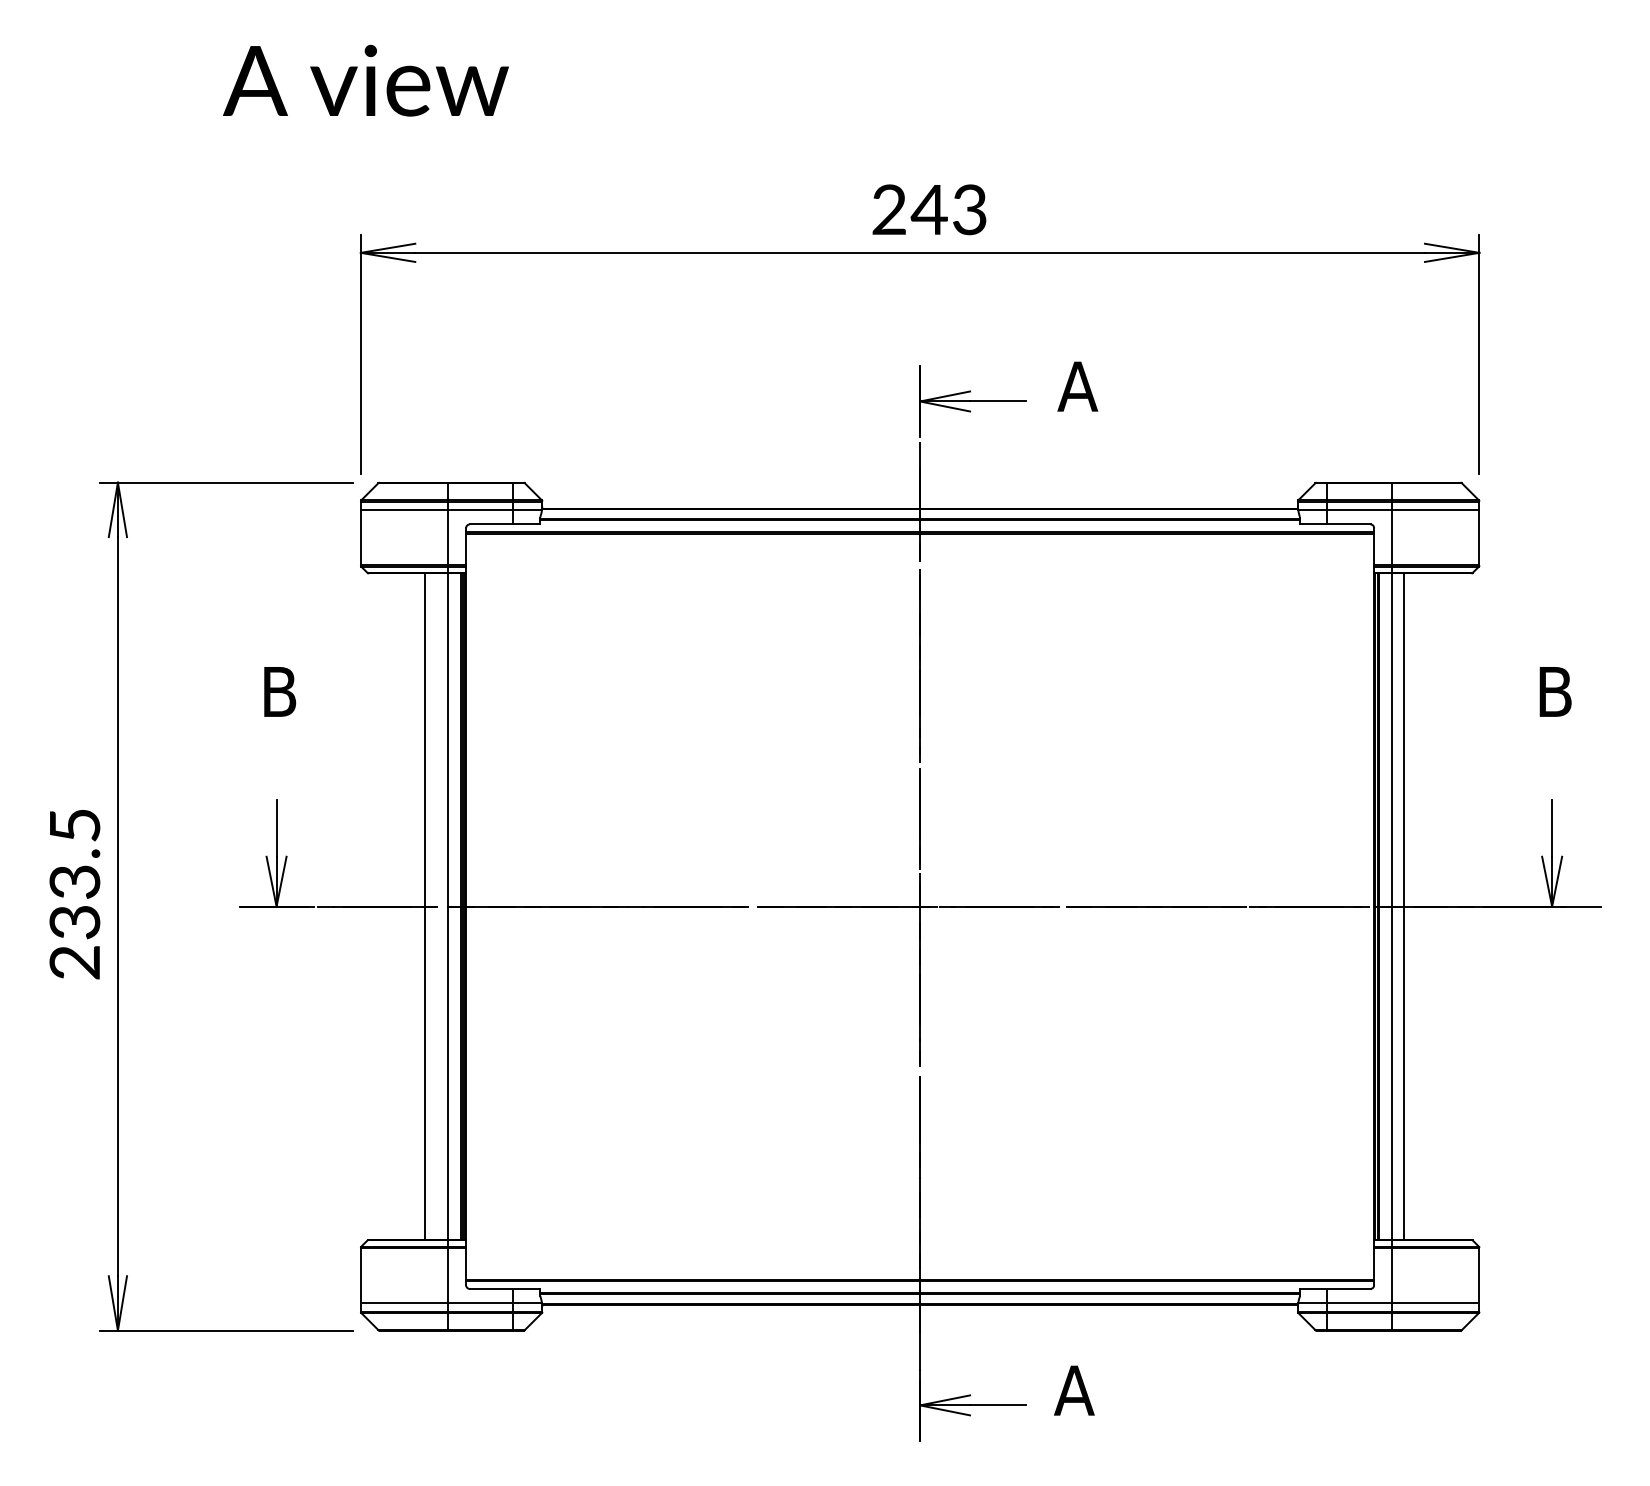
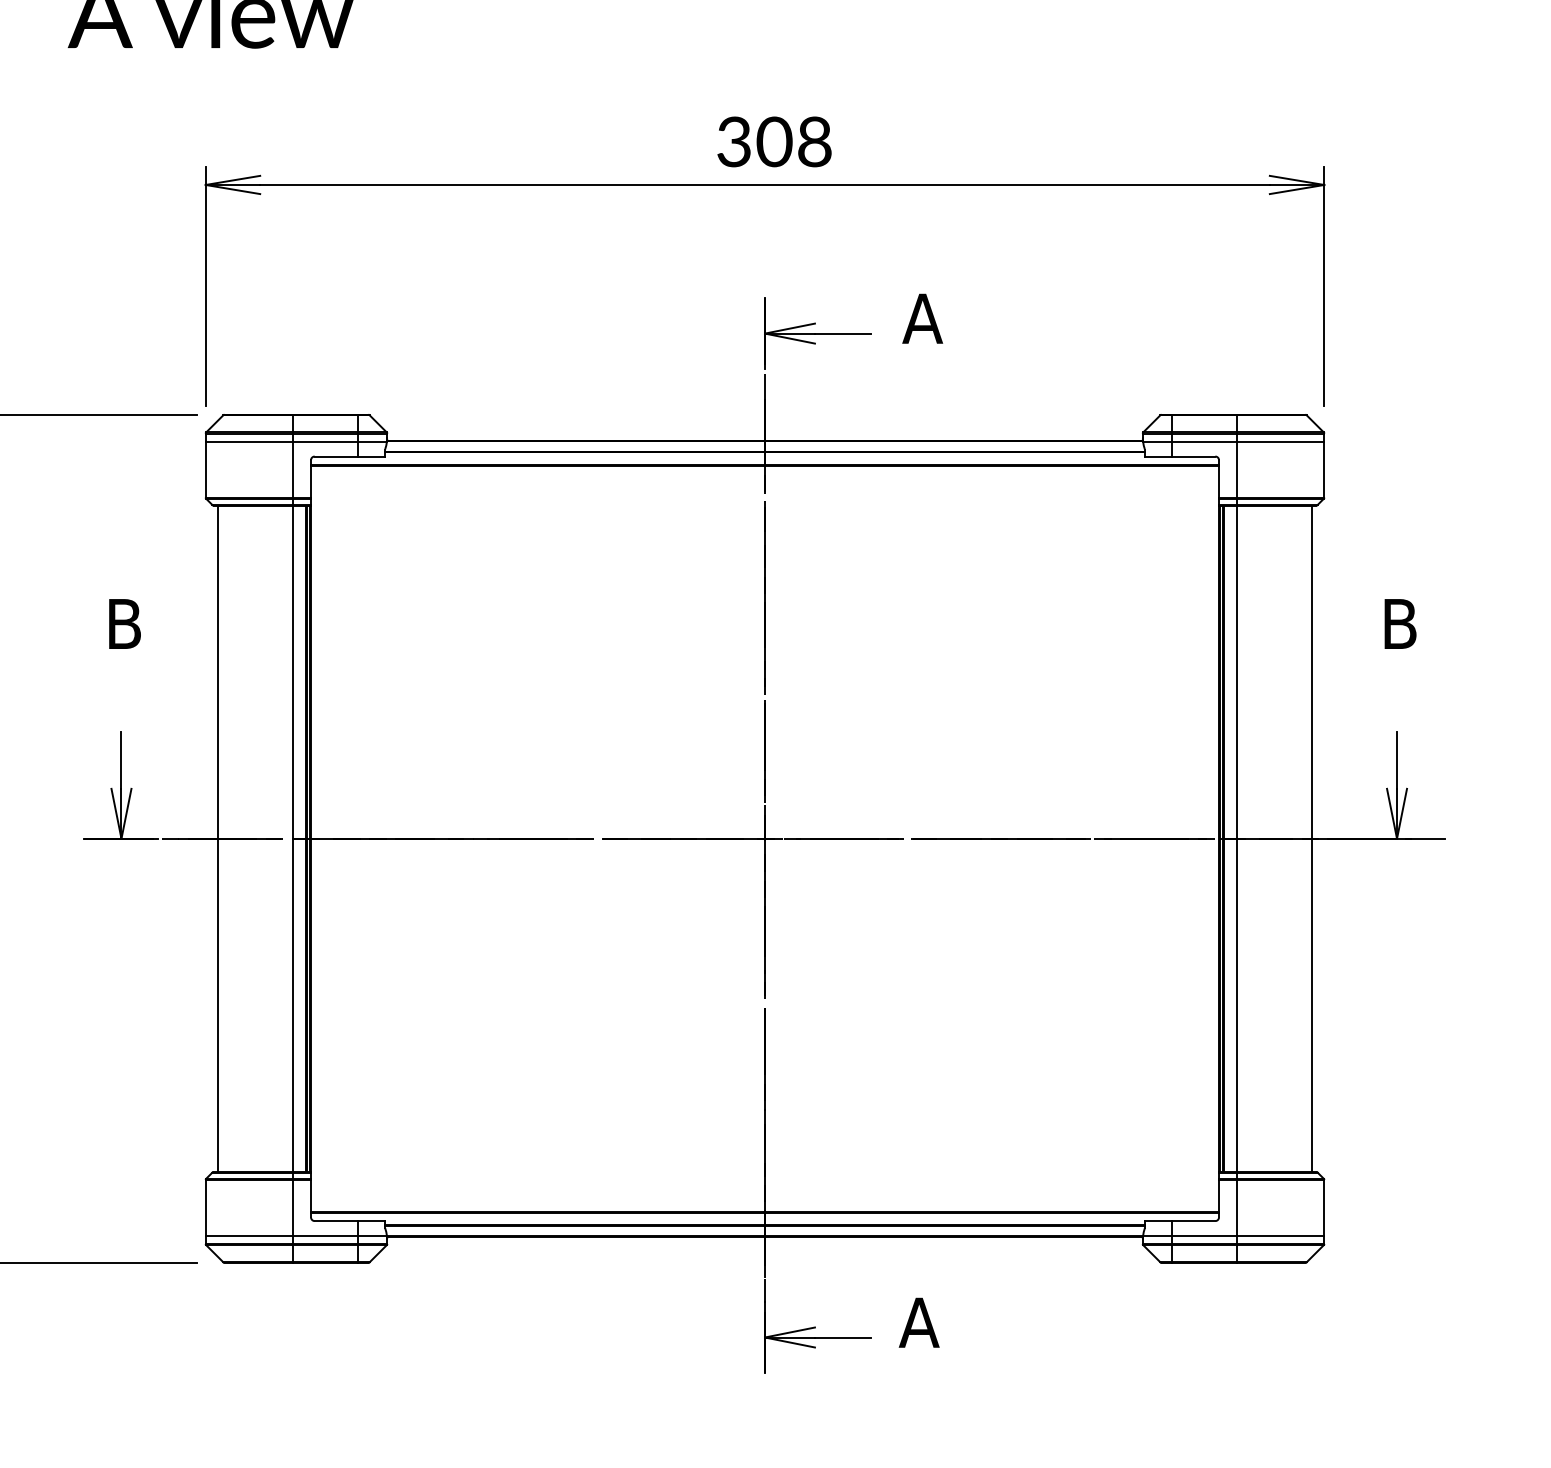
text: (929, 209) -> (774, 141), 243 -> 308
line: (424, 906) -> (218, 838), moved
line: (1403, 906) -> (1311, 838), moved

